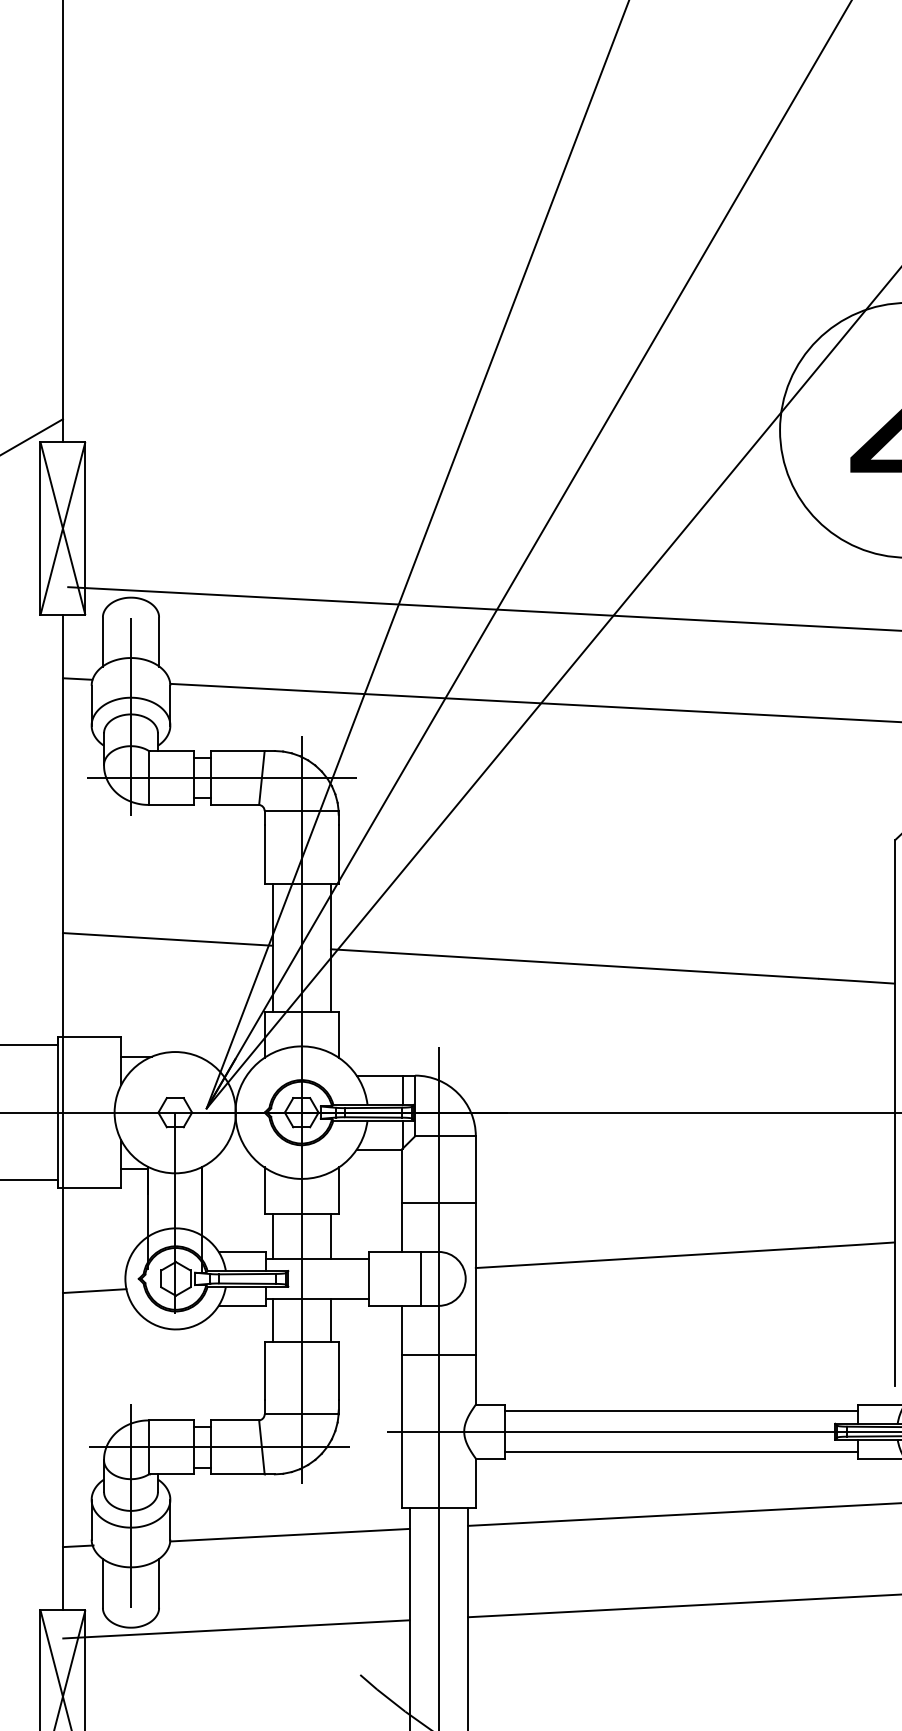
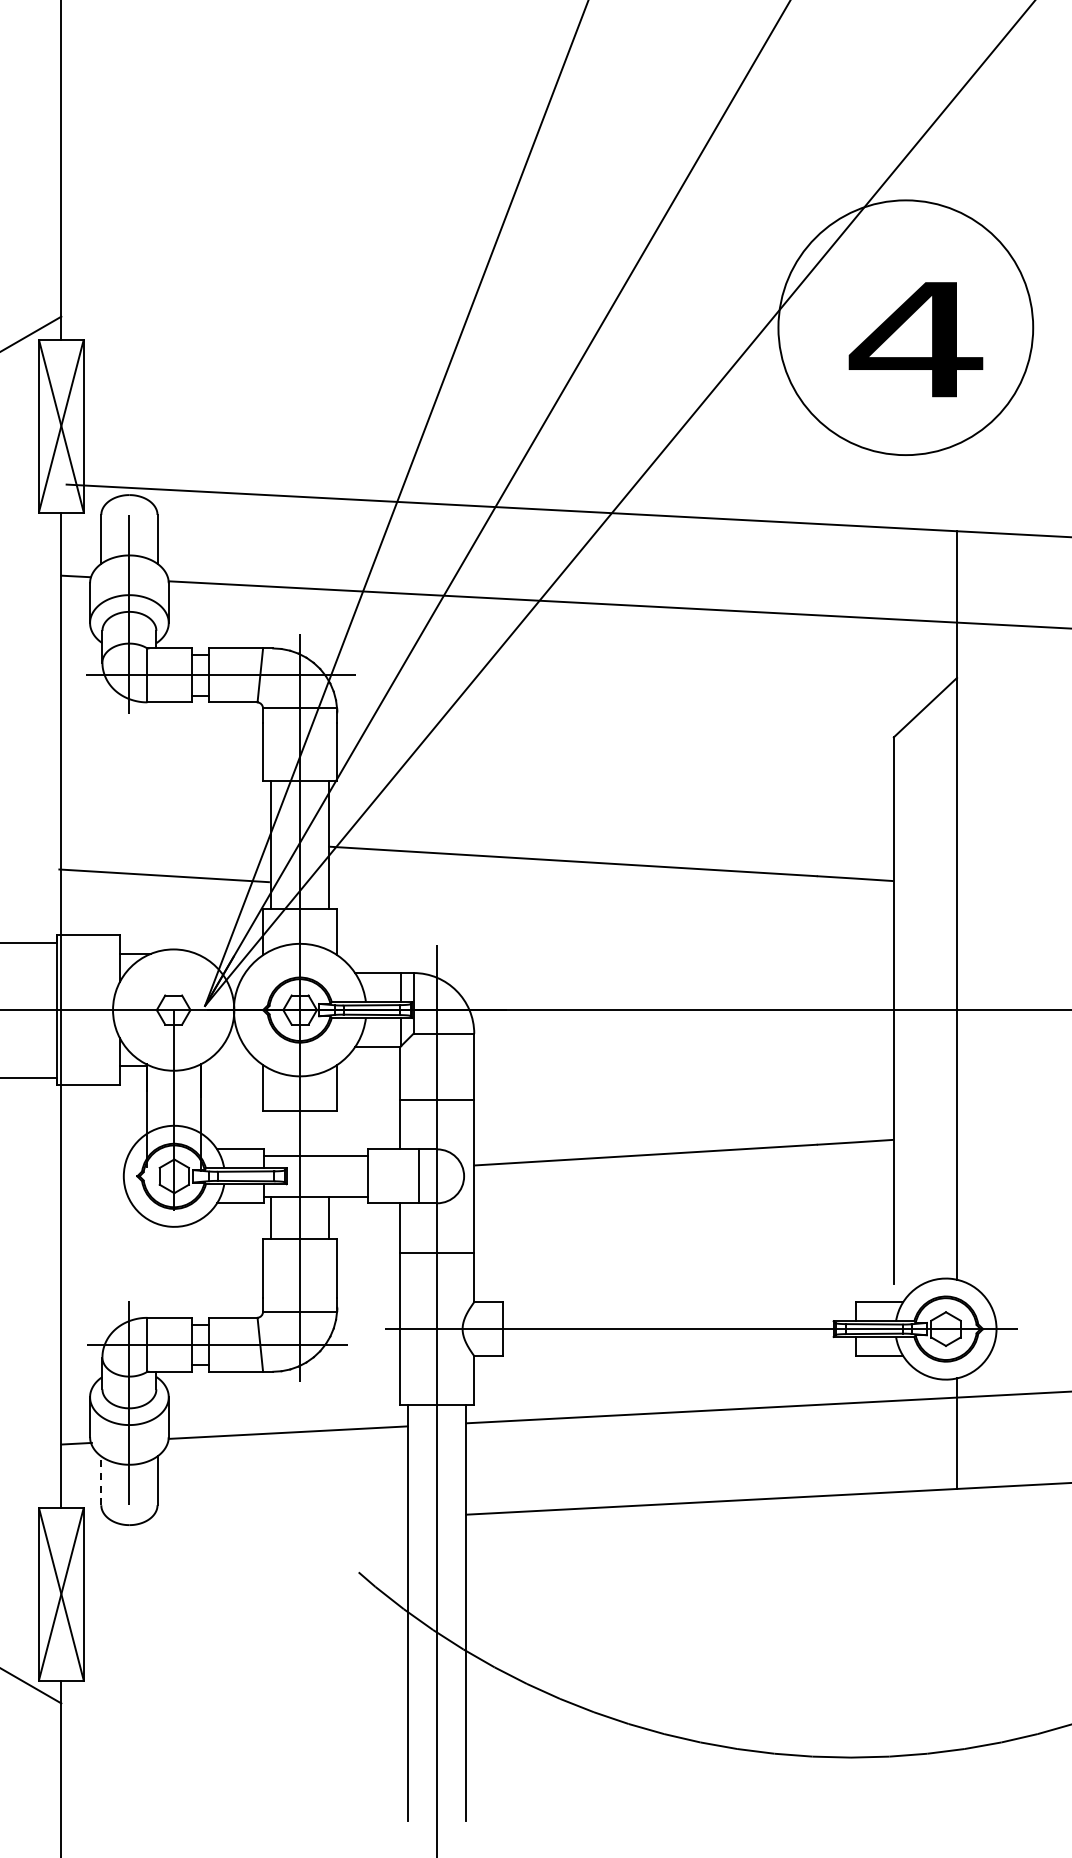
line: (167, 939) -> (163, 875), moved
line: (272, 1236) -> (270, 1133), removed
line: (331, 1236) -> (329, 1133), removed
line: (94, 1291) -> (92, 1188), removed
line: (681, 1411) -> (679, 1308), removed
line: (681, 1452) -> (679, 1349), removed
line: (103, 1583) -> (101, 1480), solid -> dashed
line: (236, 1629) -> (234, 1526), removed

